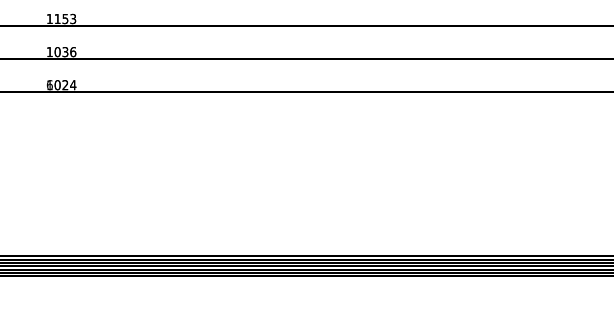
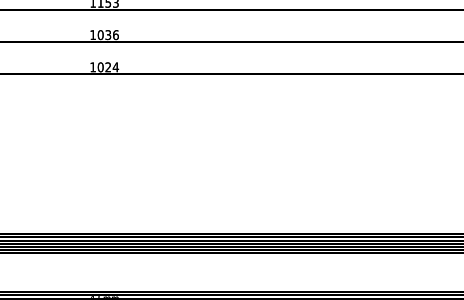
text: (49, 85) -> (92, 67), 6024 -> 1024

